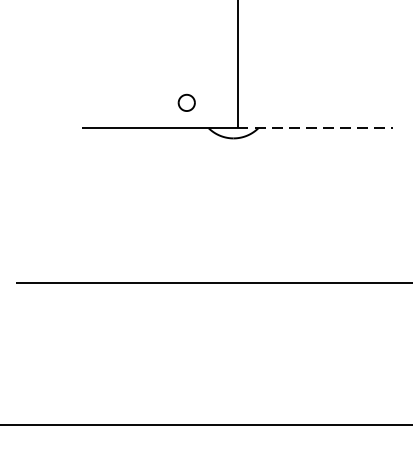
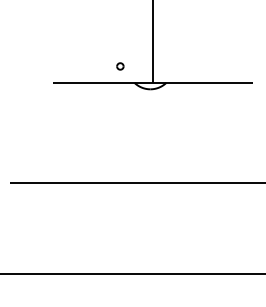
part: (187, 102) -> (120, 66), size x0.62
line: (314, 127) -> (202, 82), dashed -> solid

